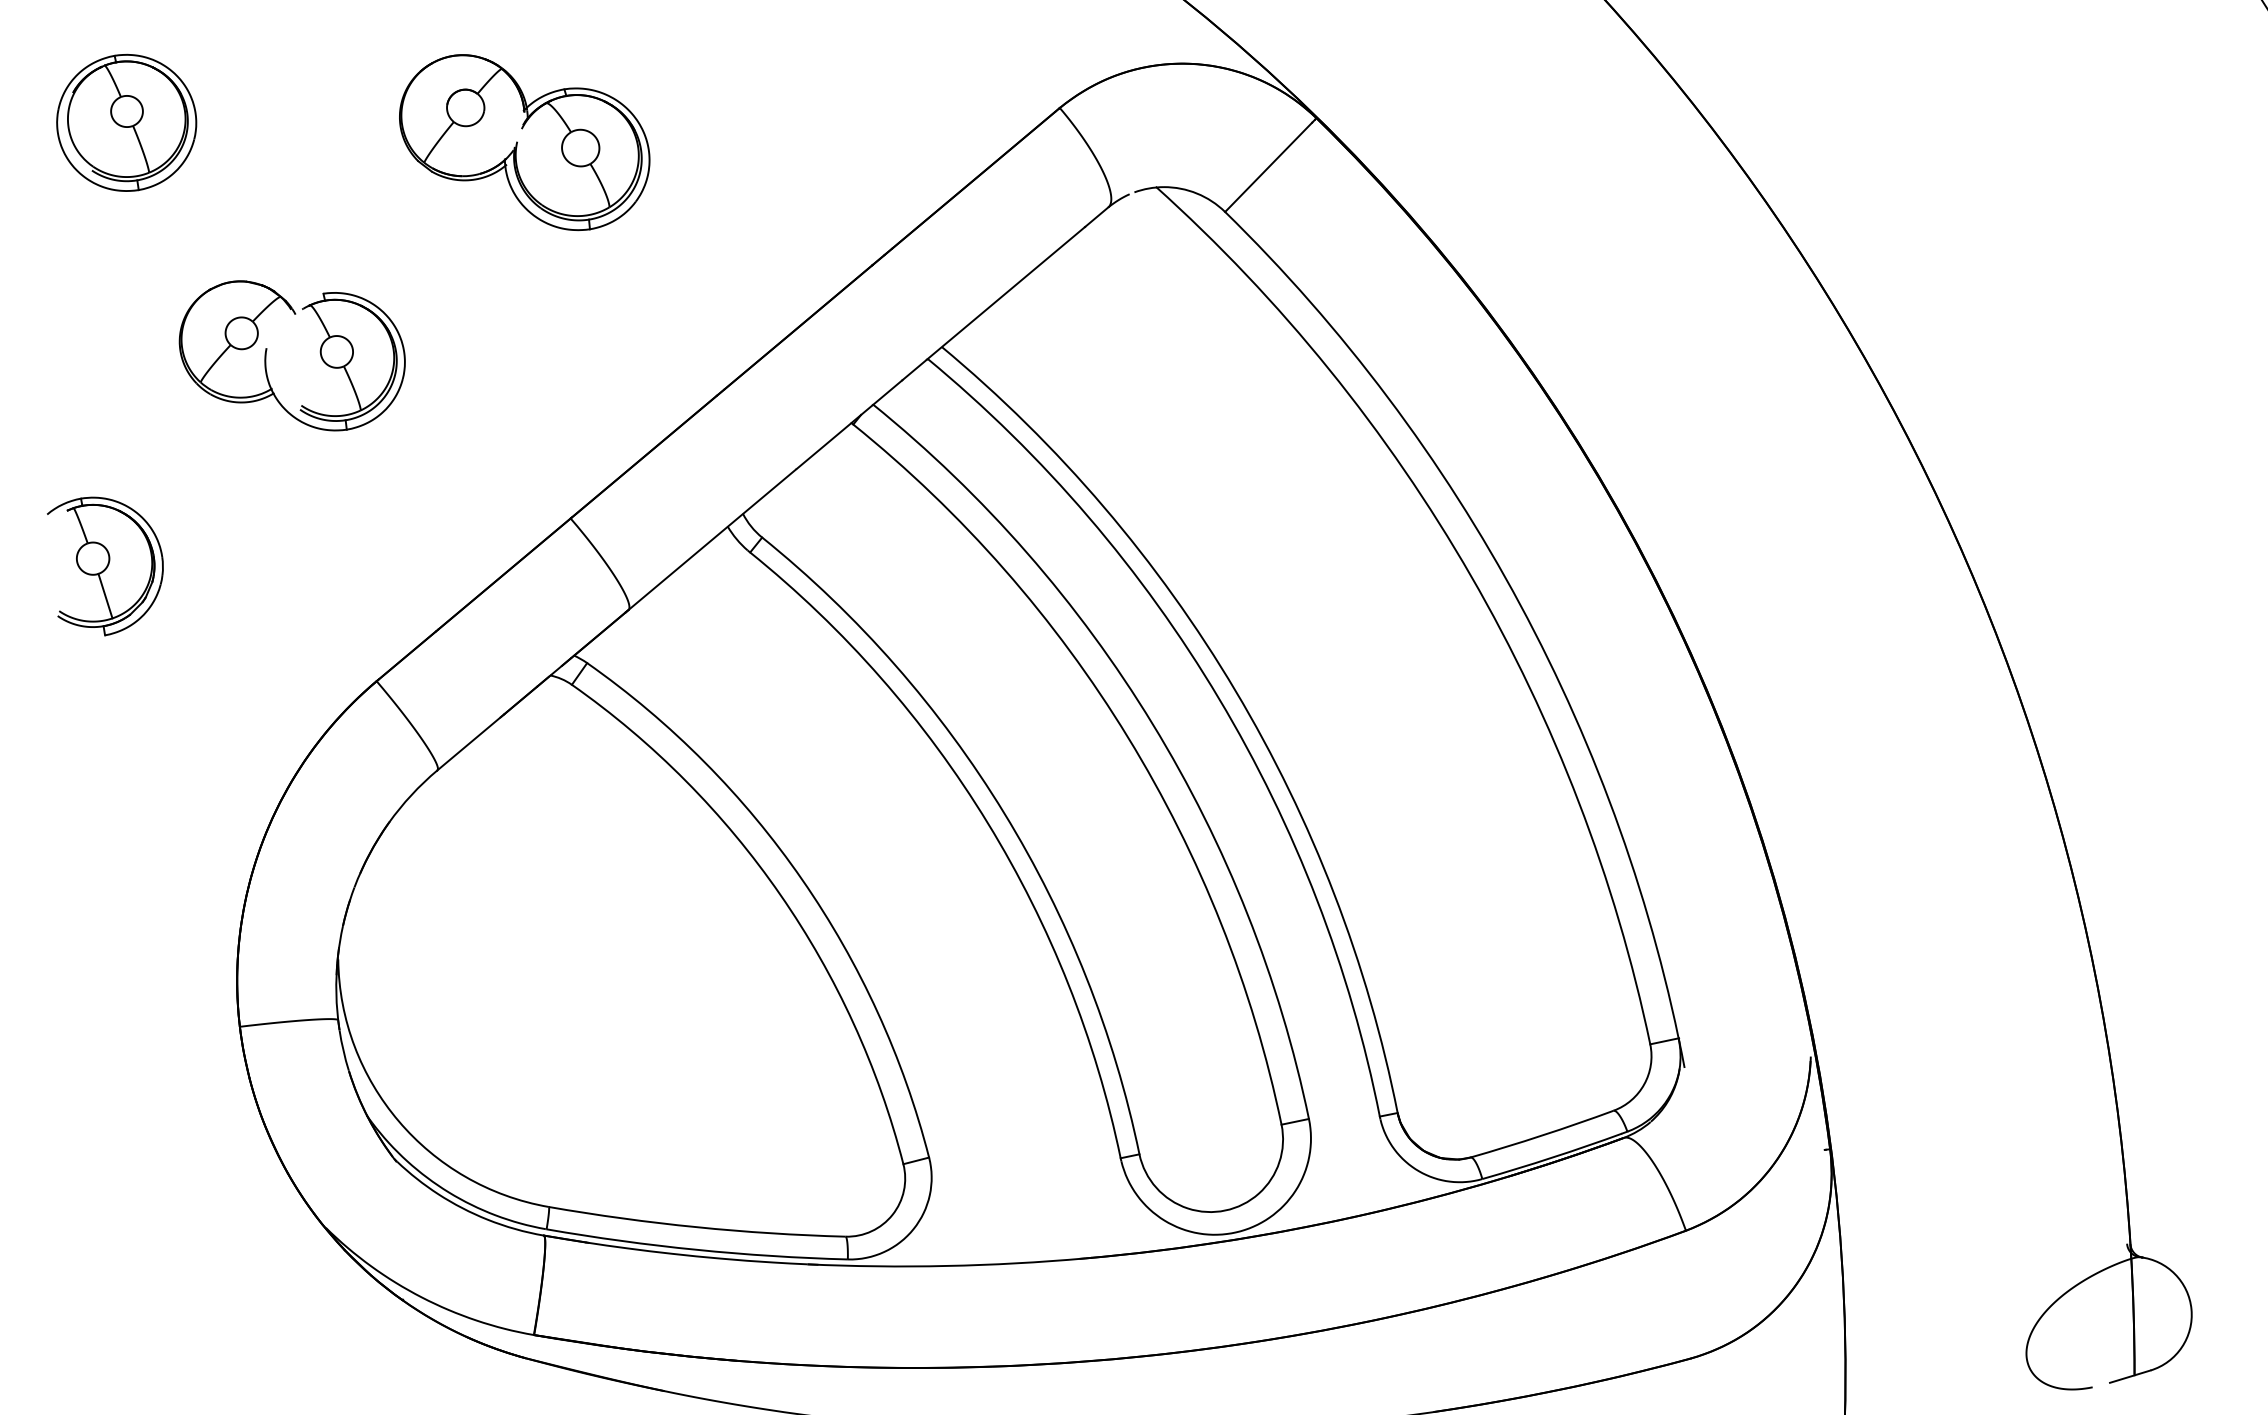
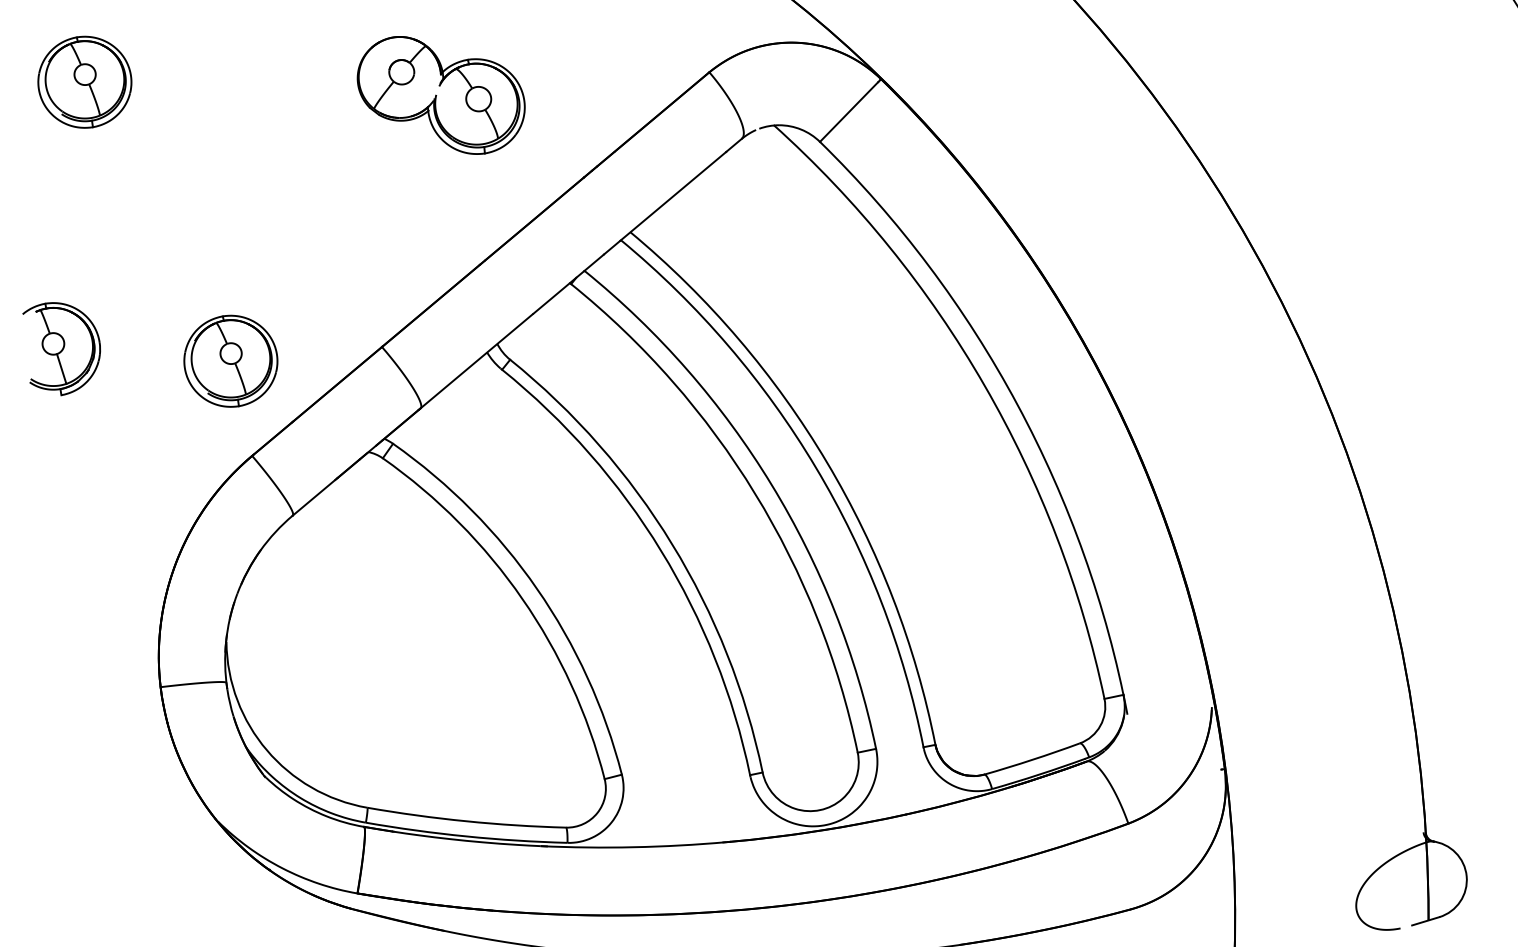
part: (523, 142) -> (440, 95), moved
part: (268, 350) -> (179, 234), removed
part: (344, 538) -> (230, 360), added
part: (105, 567) -> (61, 349), moved

